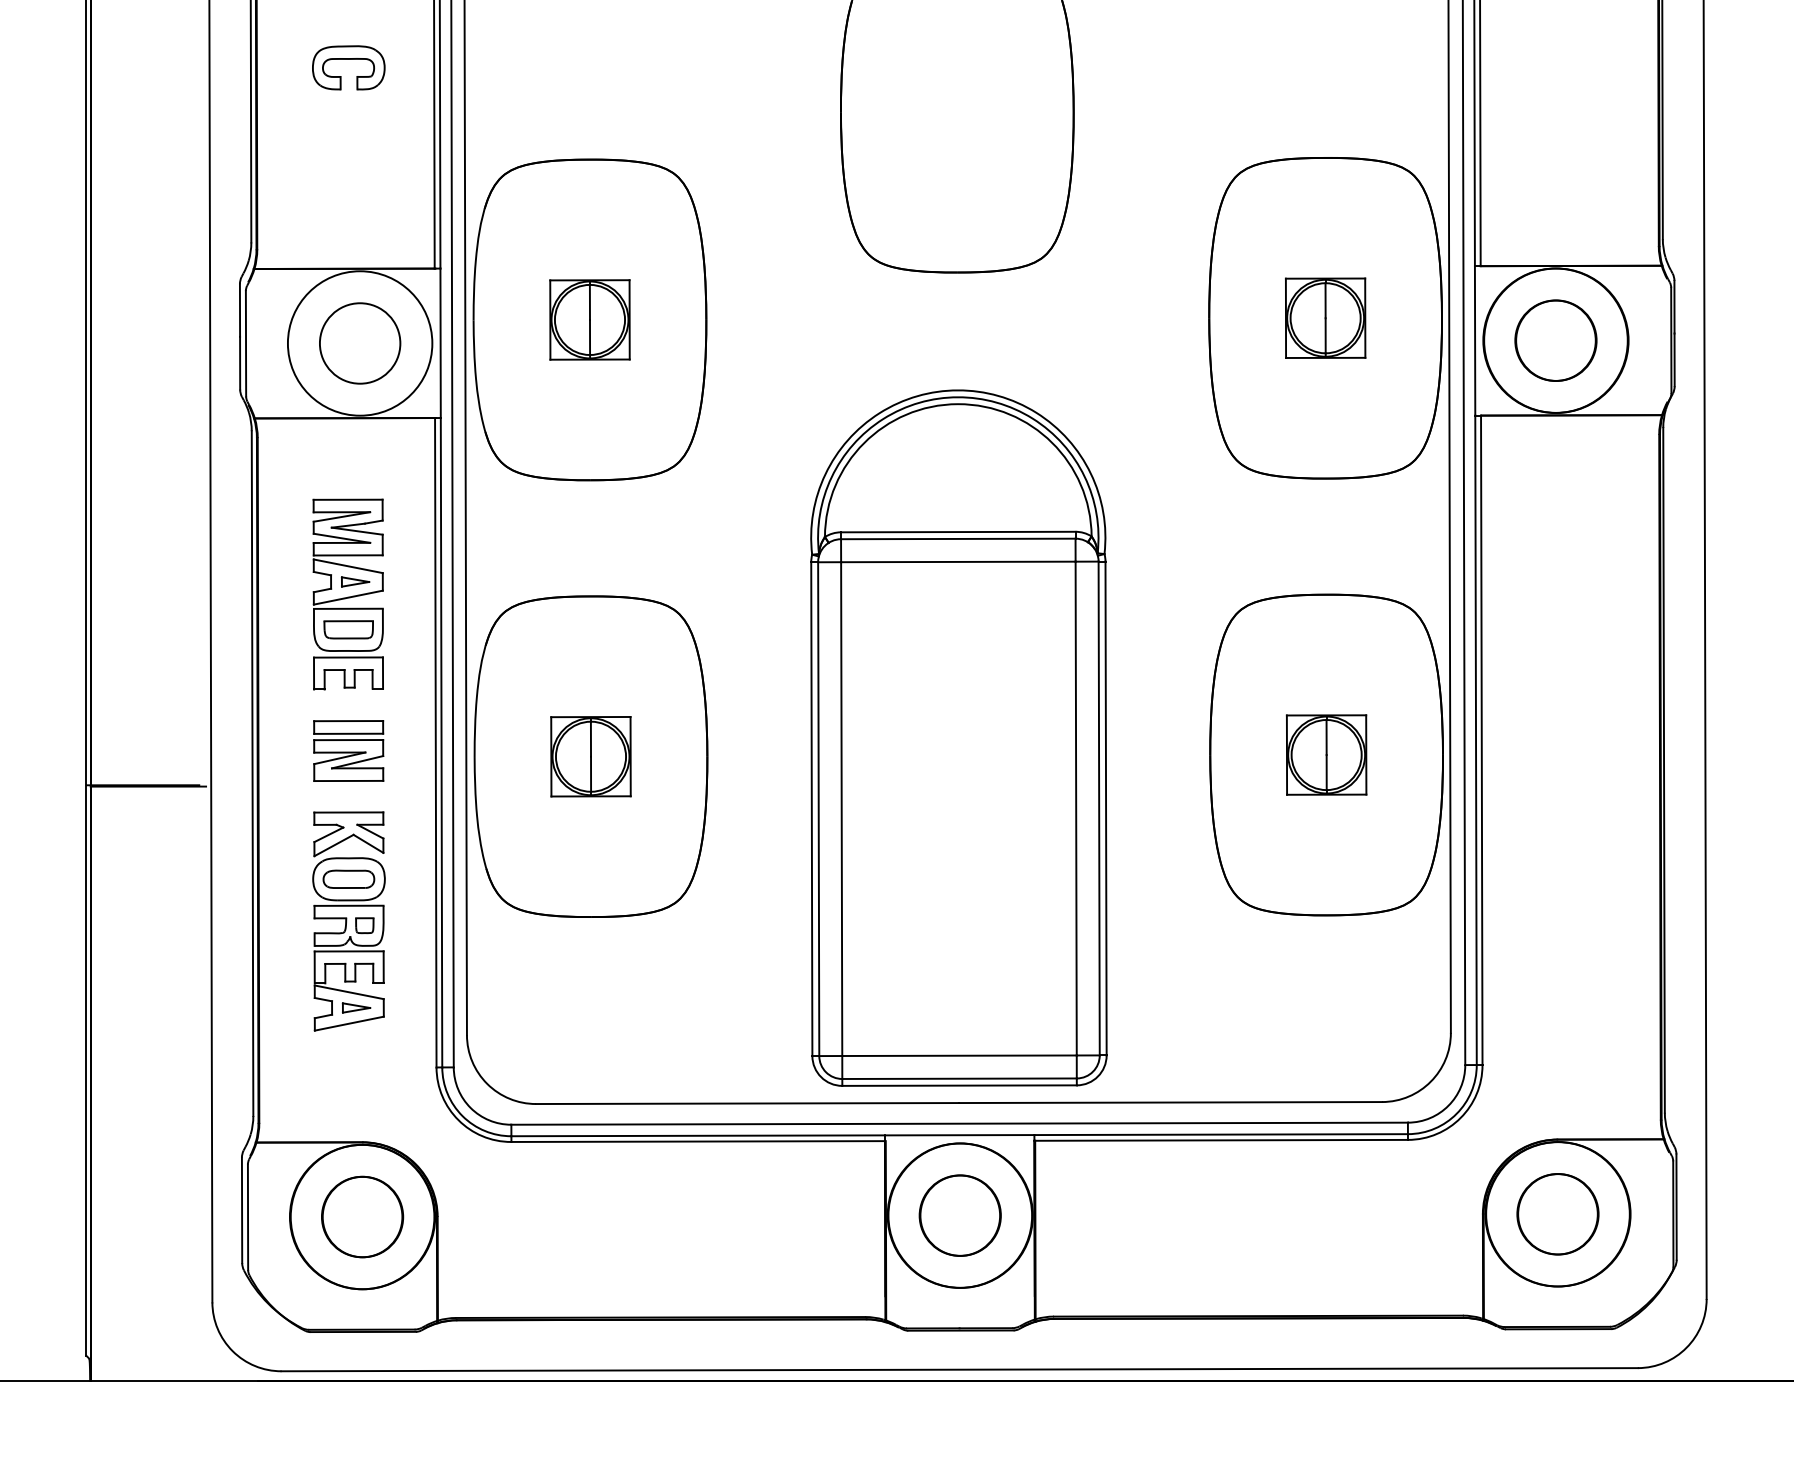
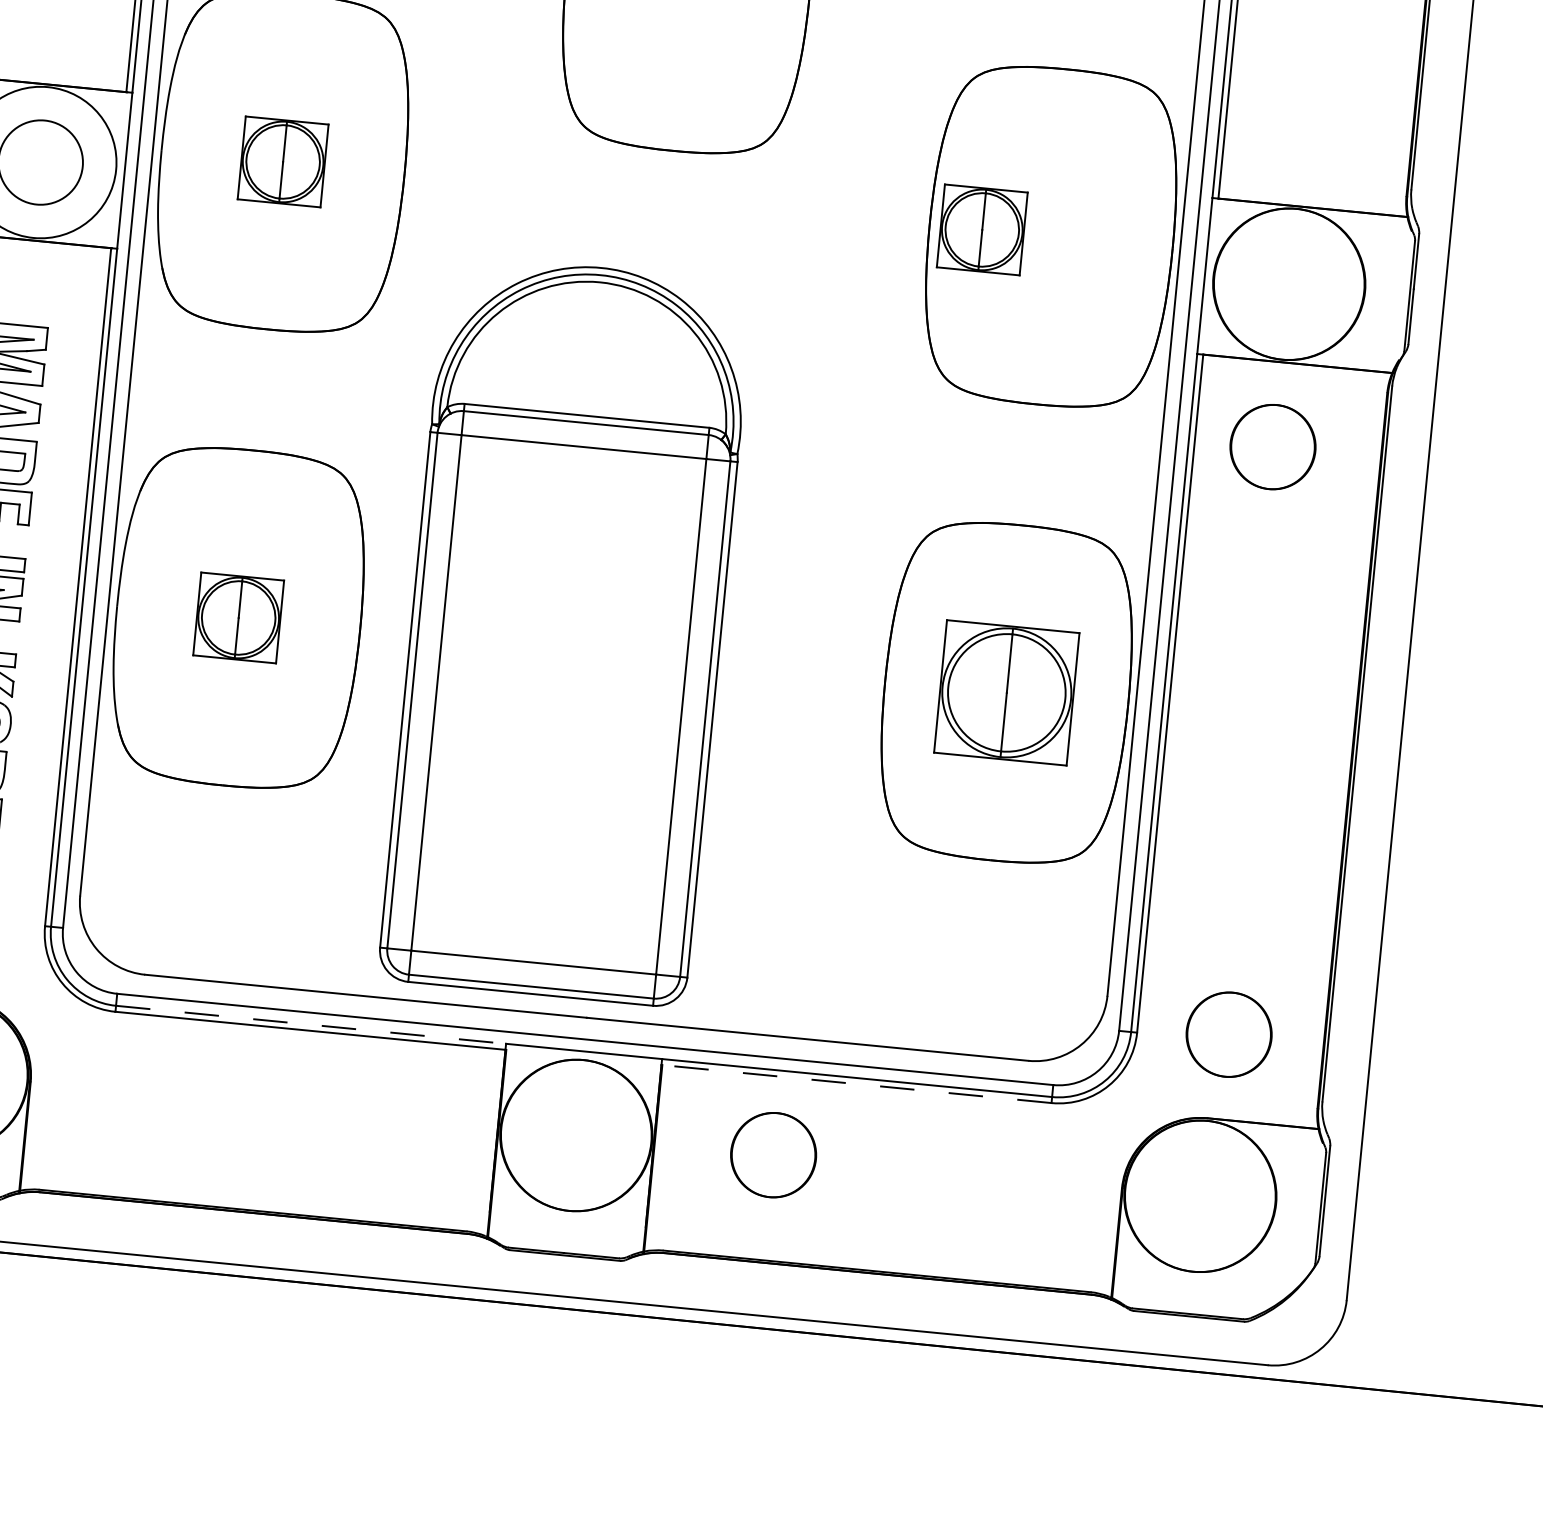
part: (1325, 317) -> (982, 229), moved
part: (1555, 340) -> (1272, 446), moved
part: (958, 737) -> (565, 630), moved
part: (1326, 754) -> (1006, 692), size x1.6
line: (698, 1135) -> (311, 1024), solid -> dashed
line: (1221, 1140) -> (856, 1084), solid -> dashed
part: (1557, 1214) -> (1228, 1034), moved
part: (959, 1215) -> (772, 1154), moved

